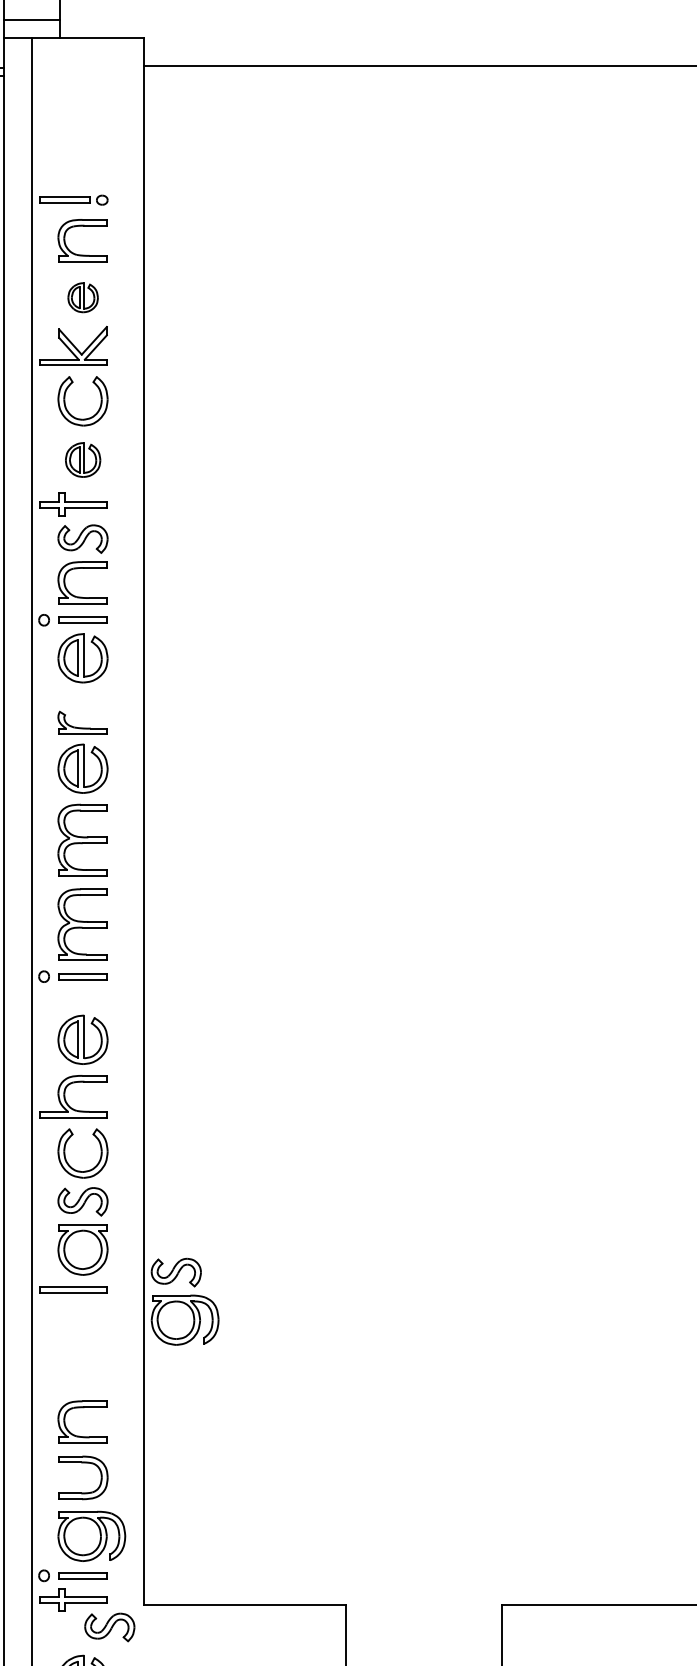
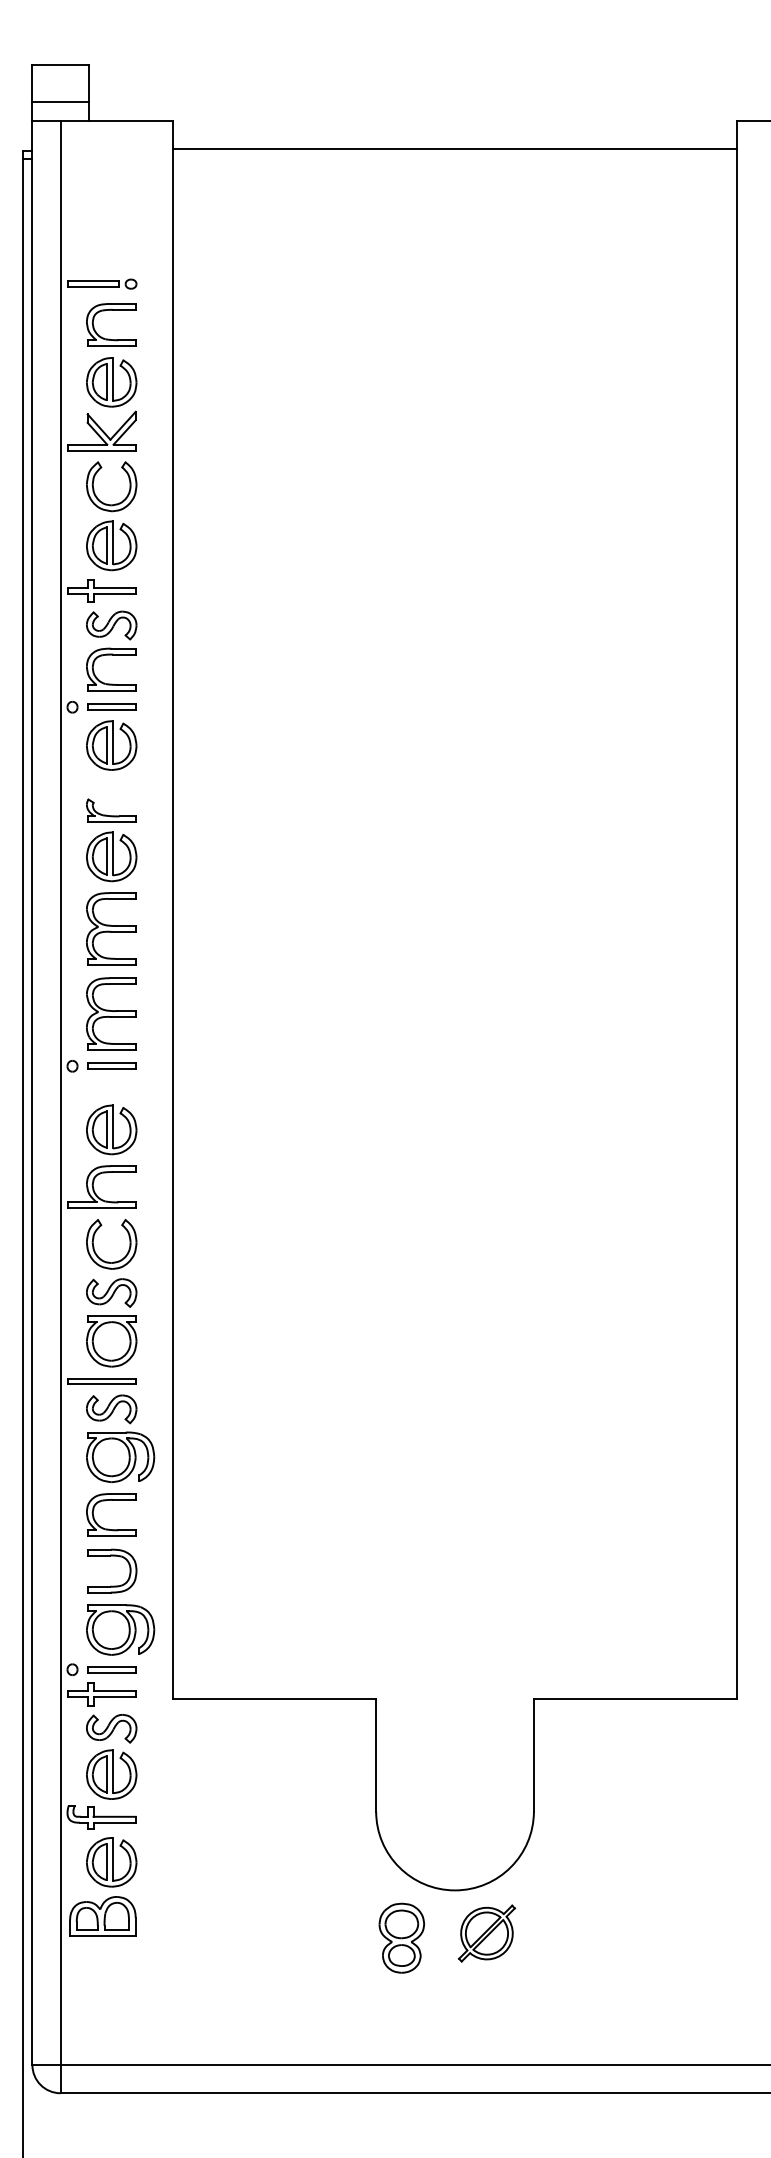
part: (82, 297) -> (111, 382), size x1.67
part: (82, 459) -> (111, 545), size x1.43
part: (185, 1301) -> (120, 1438), moved
part: (109, 1627) -> (111, 1728), moved

